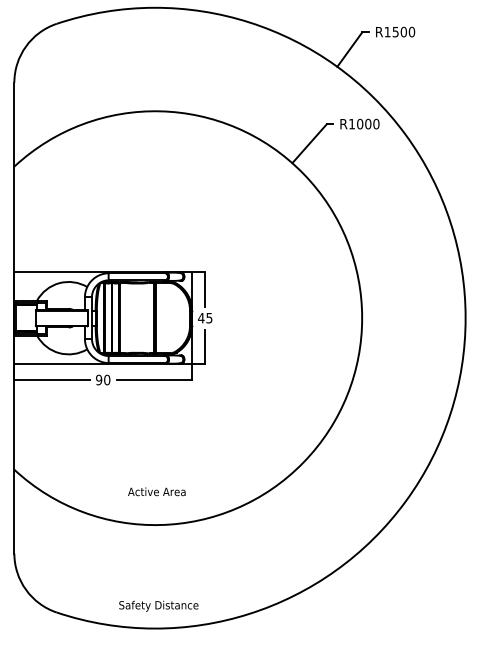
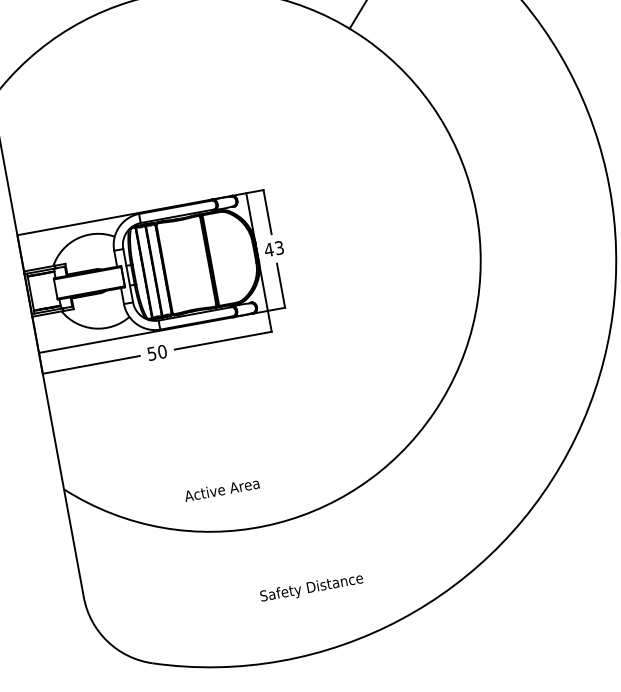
text: (209, 317) -> (279, 247), 45 -> 43
text: (99, 379) -> (152, 352), 90 -> 50
text: (156, 491) -> (221, 489), moved
text: (158, 605) -> (311, 587), moved

